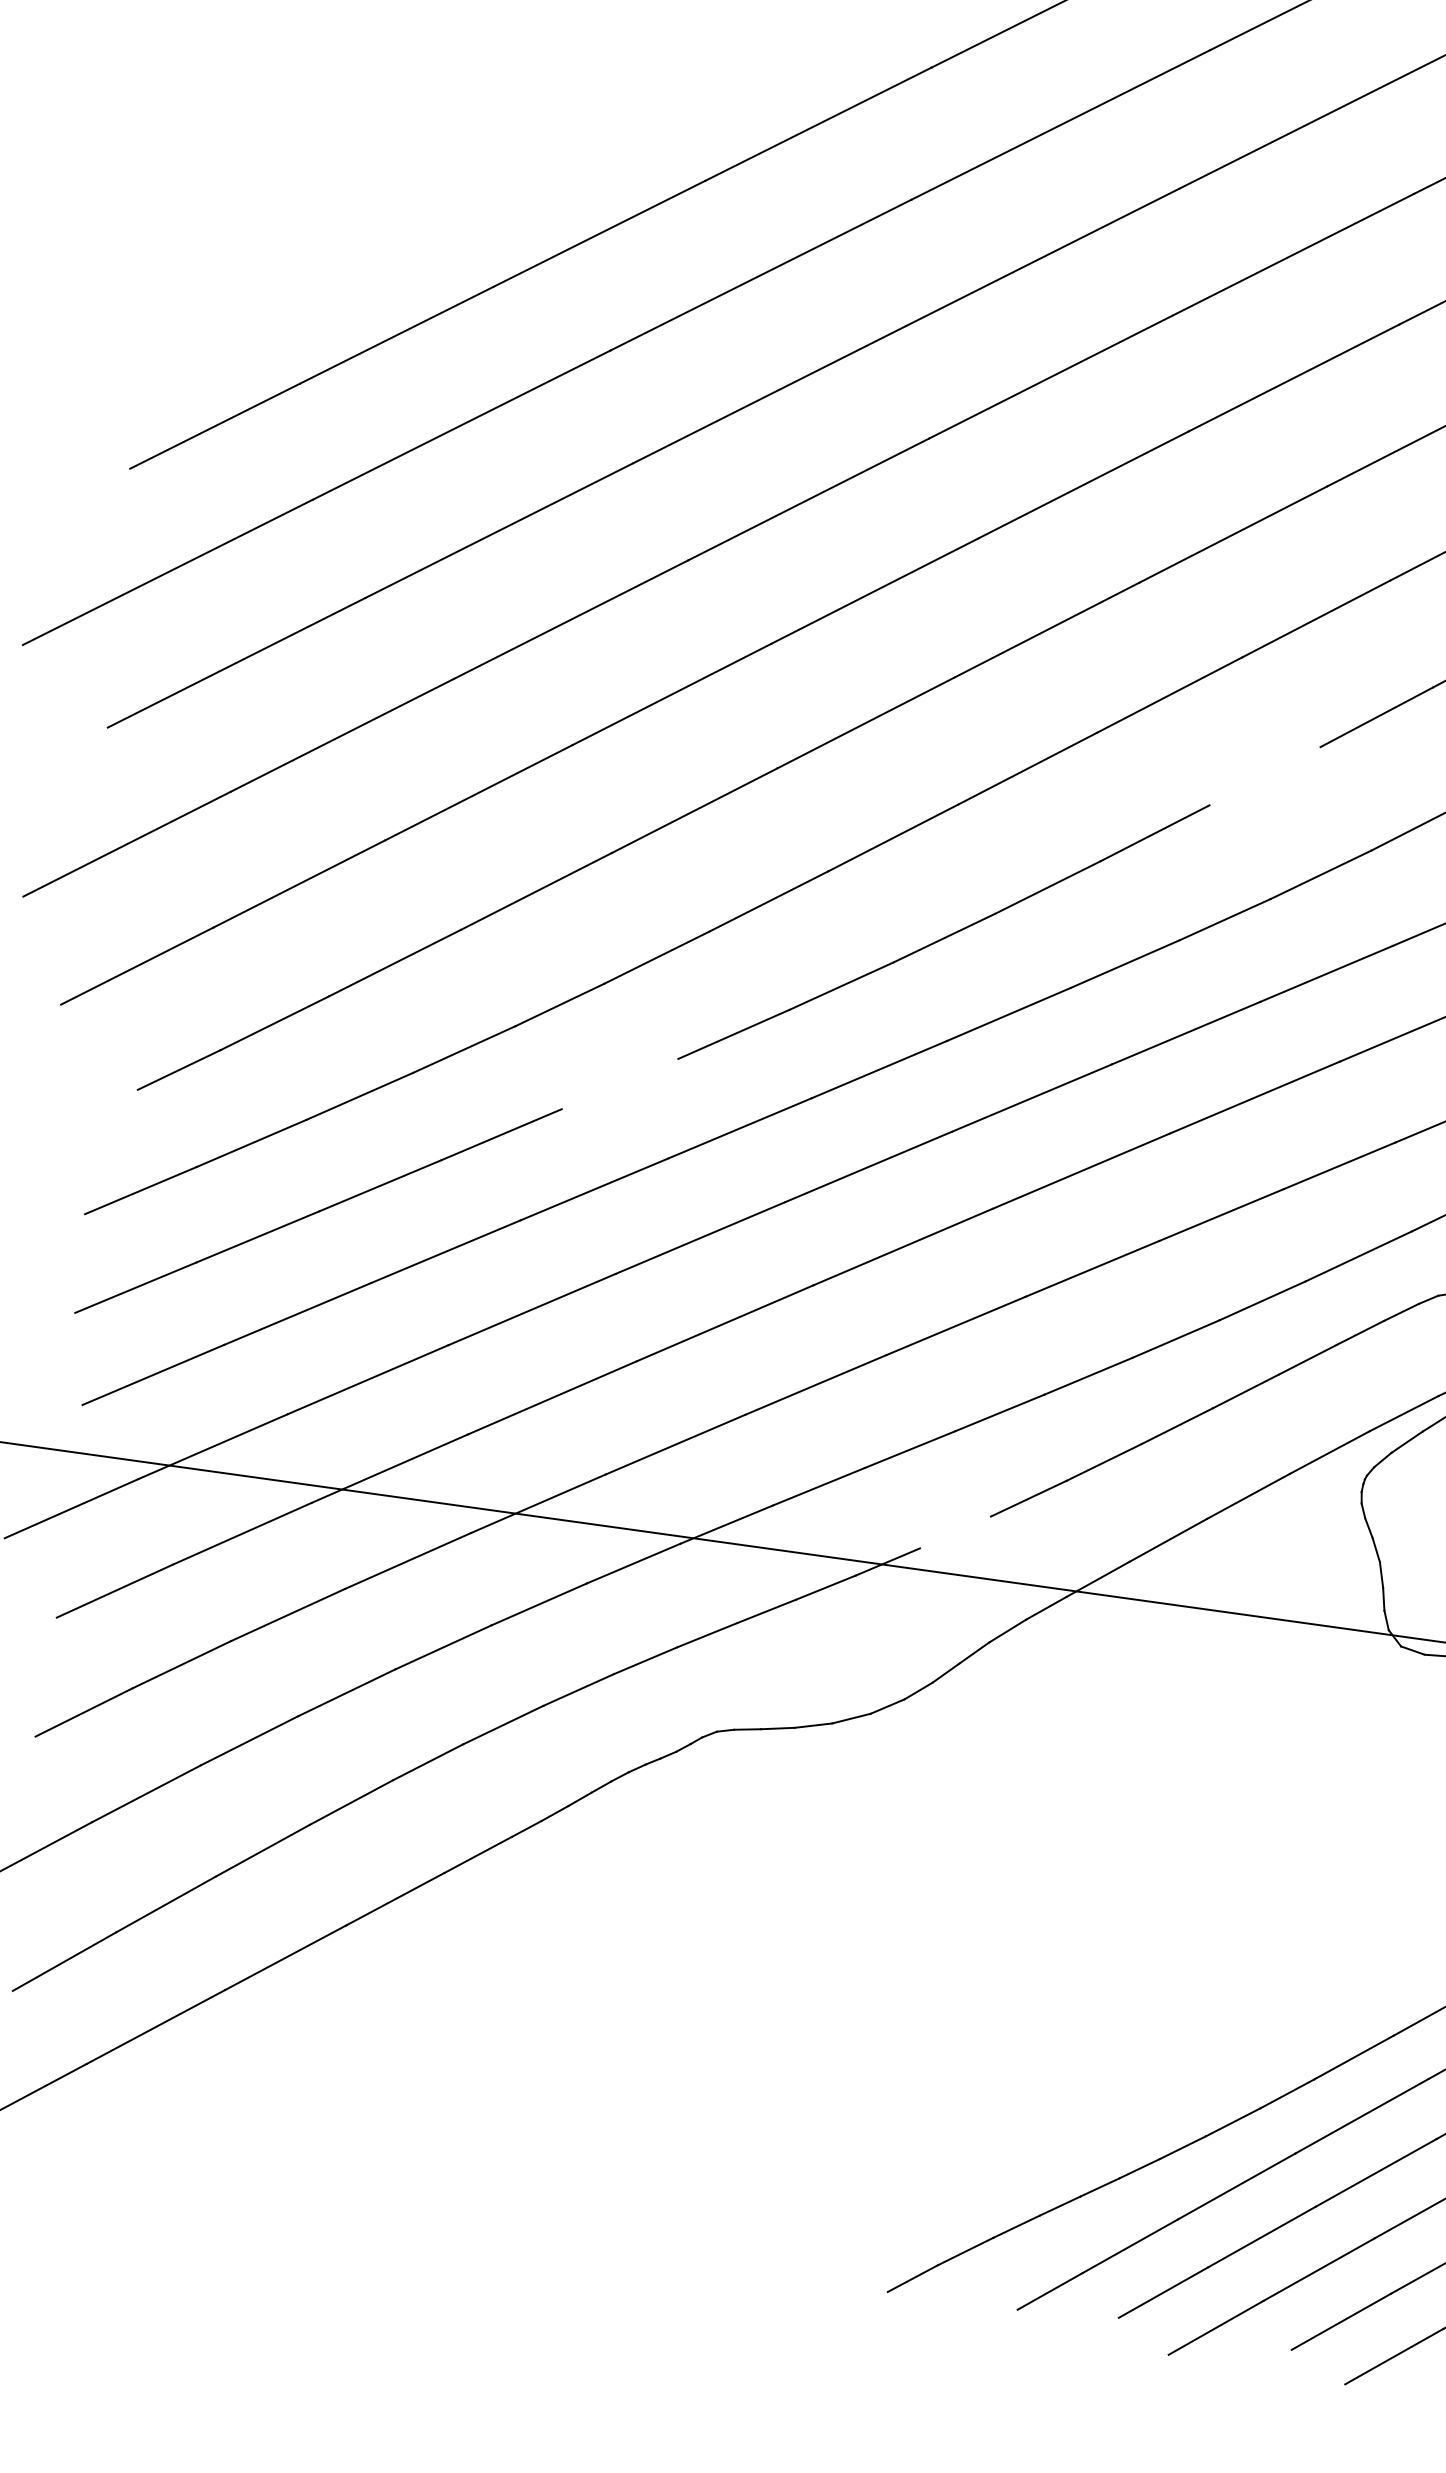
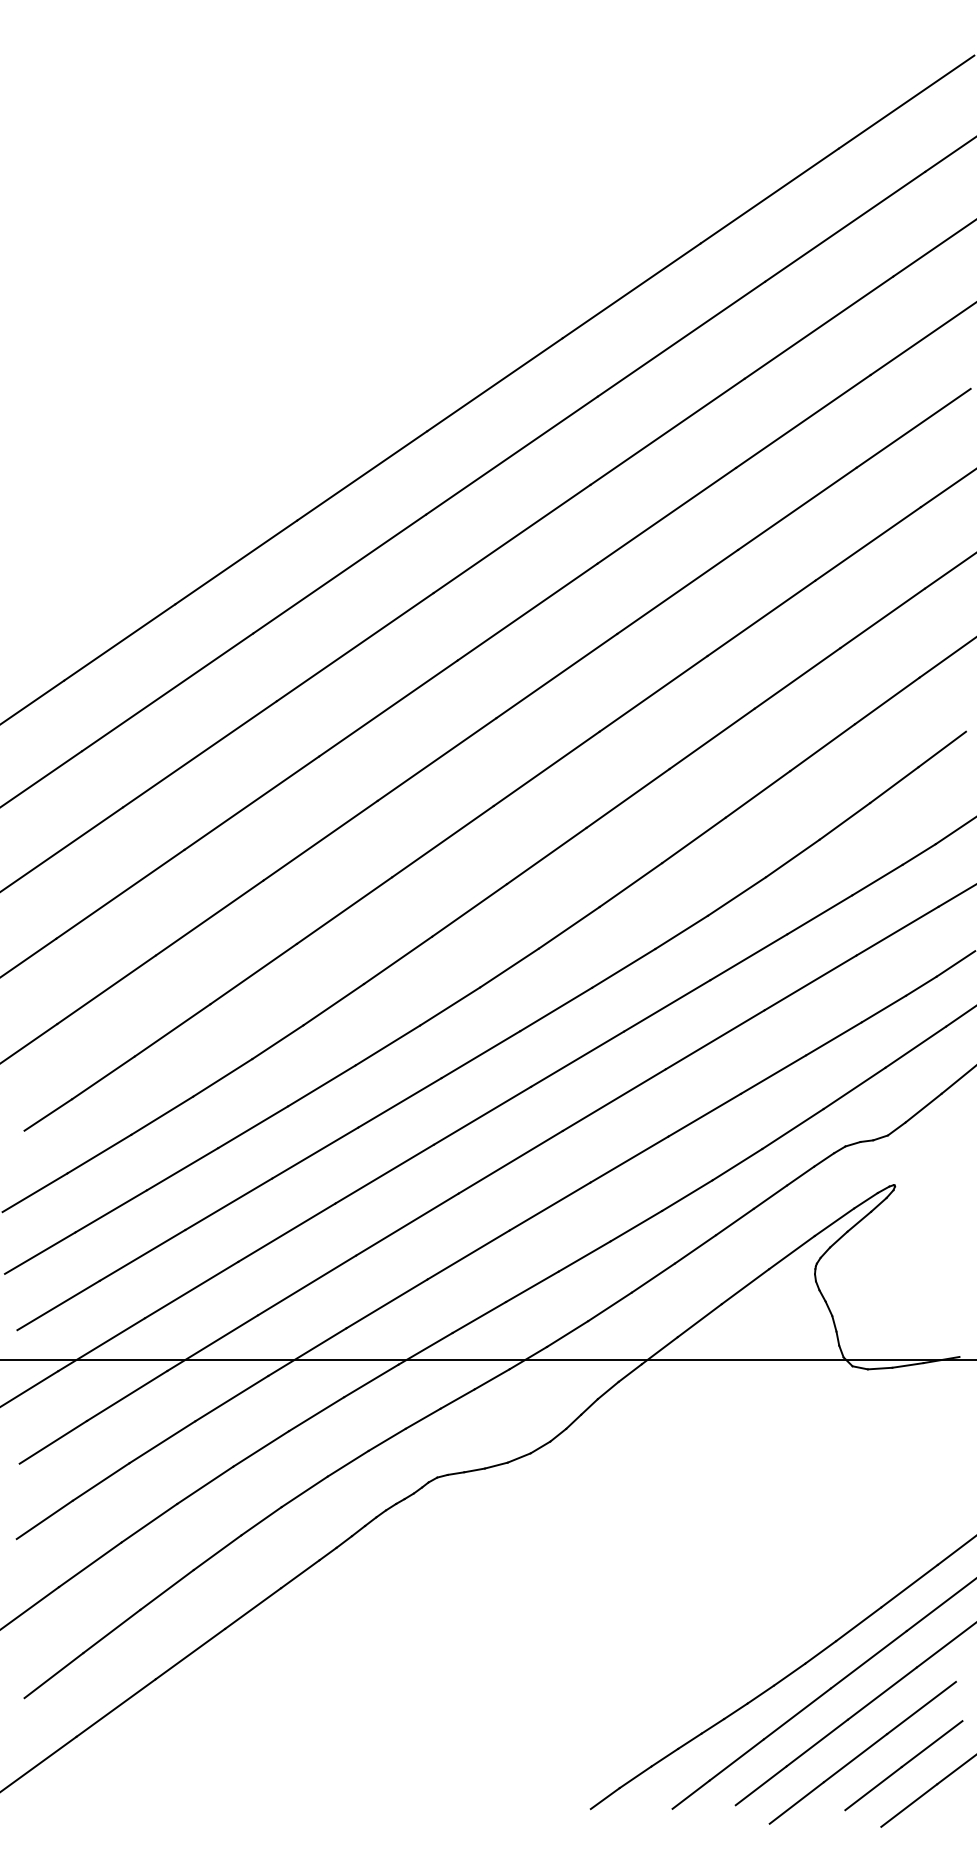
line: (1264, 776) -> (693, 840), added
line: (619, 1083) -> (321, 1085), added
line: (955, 1531) -> (567, 1333), added

